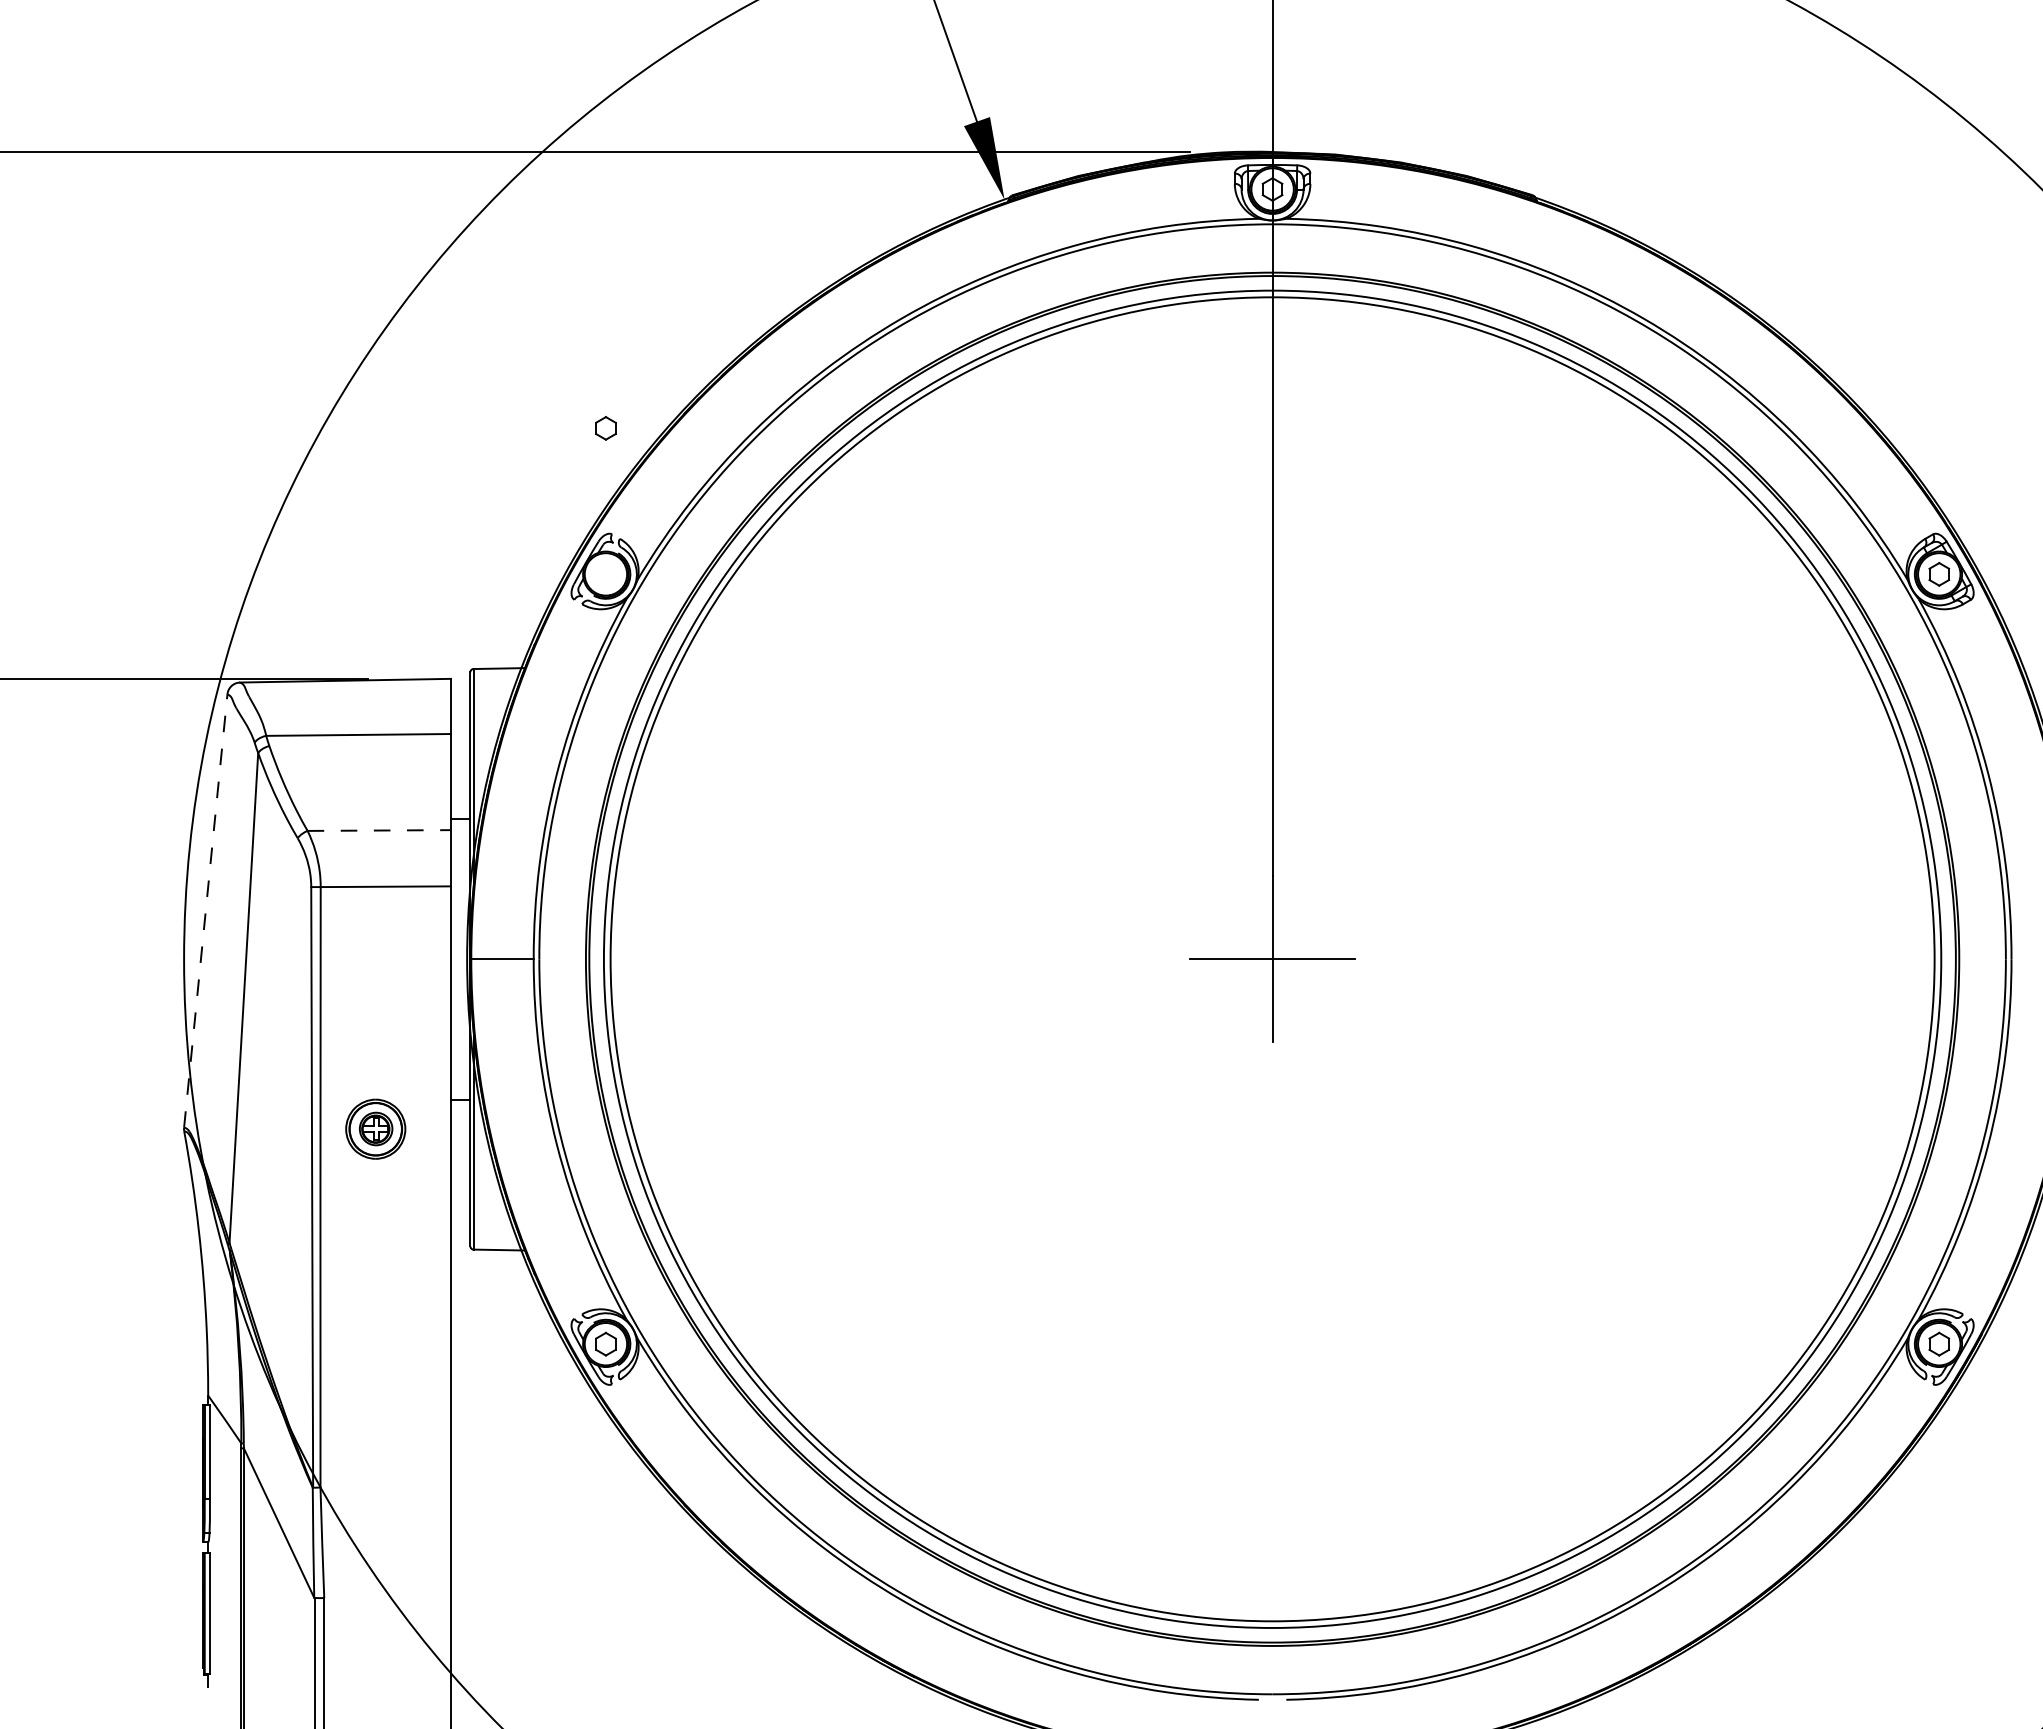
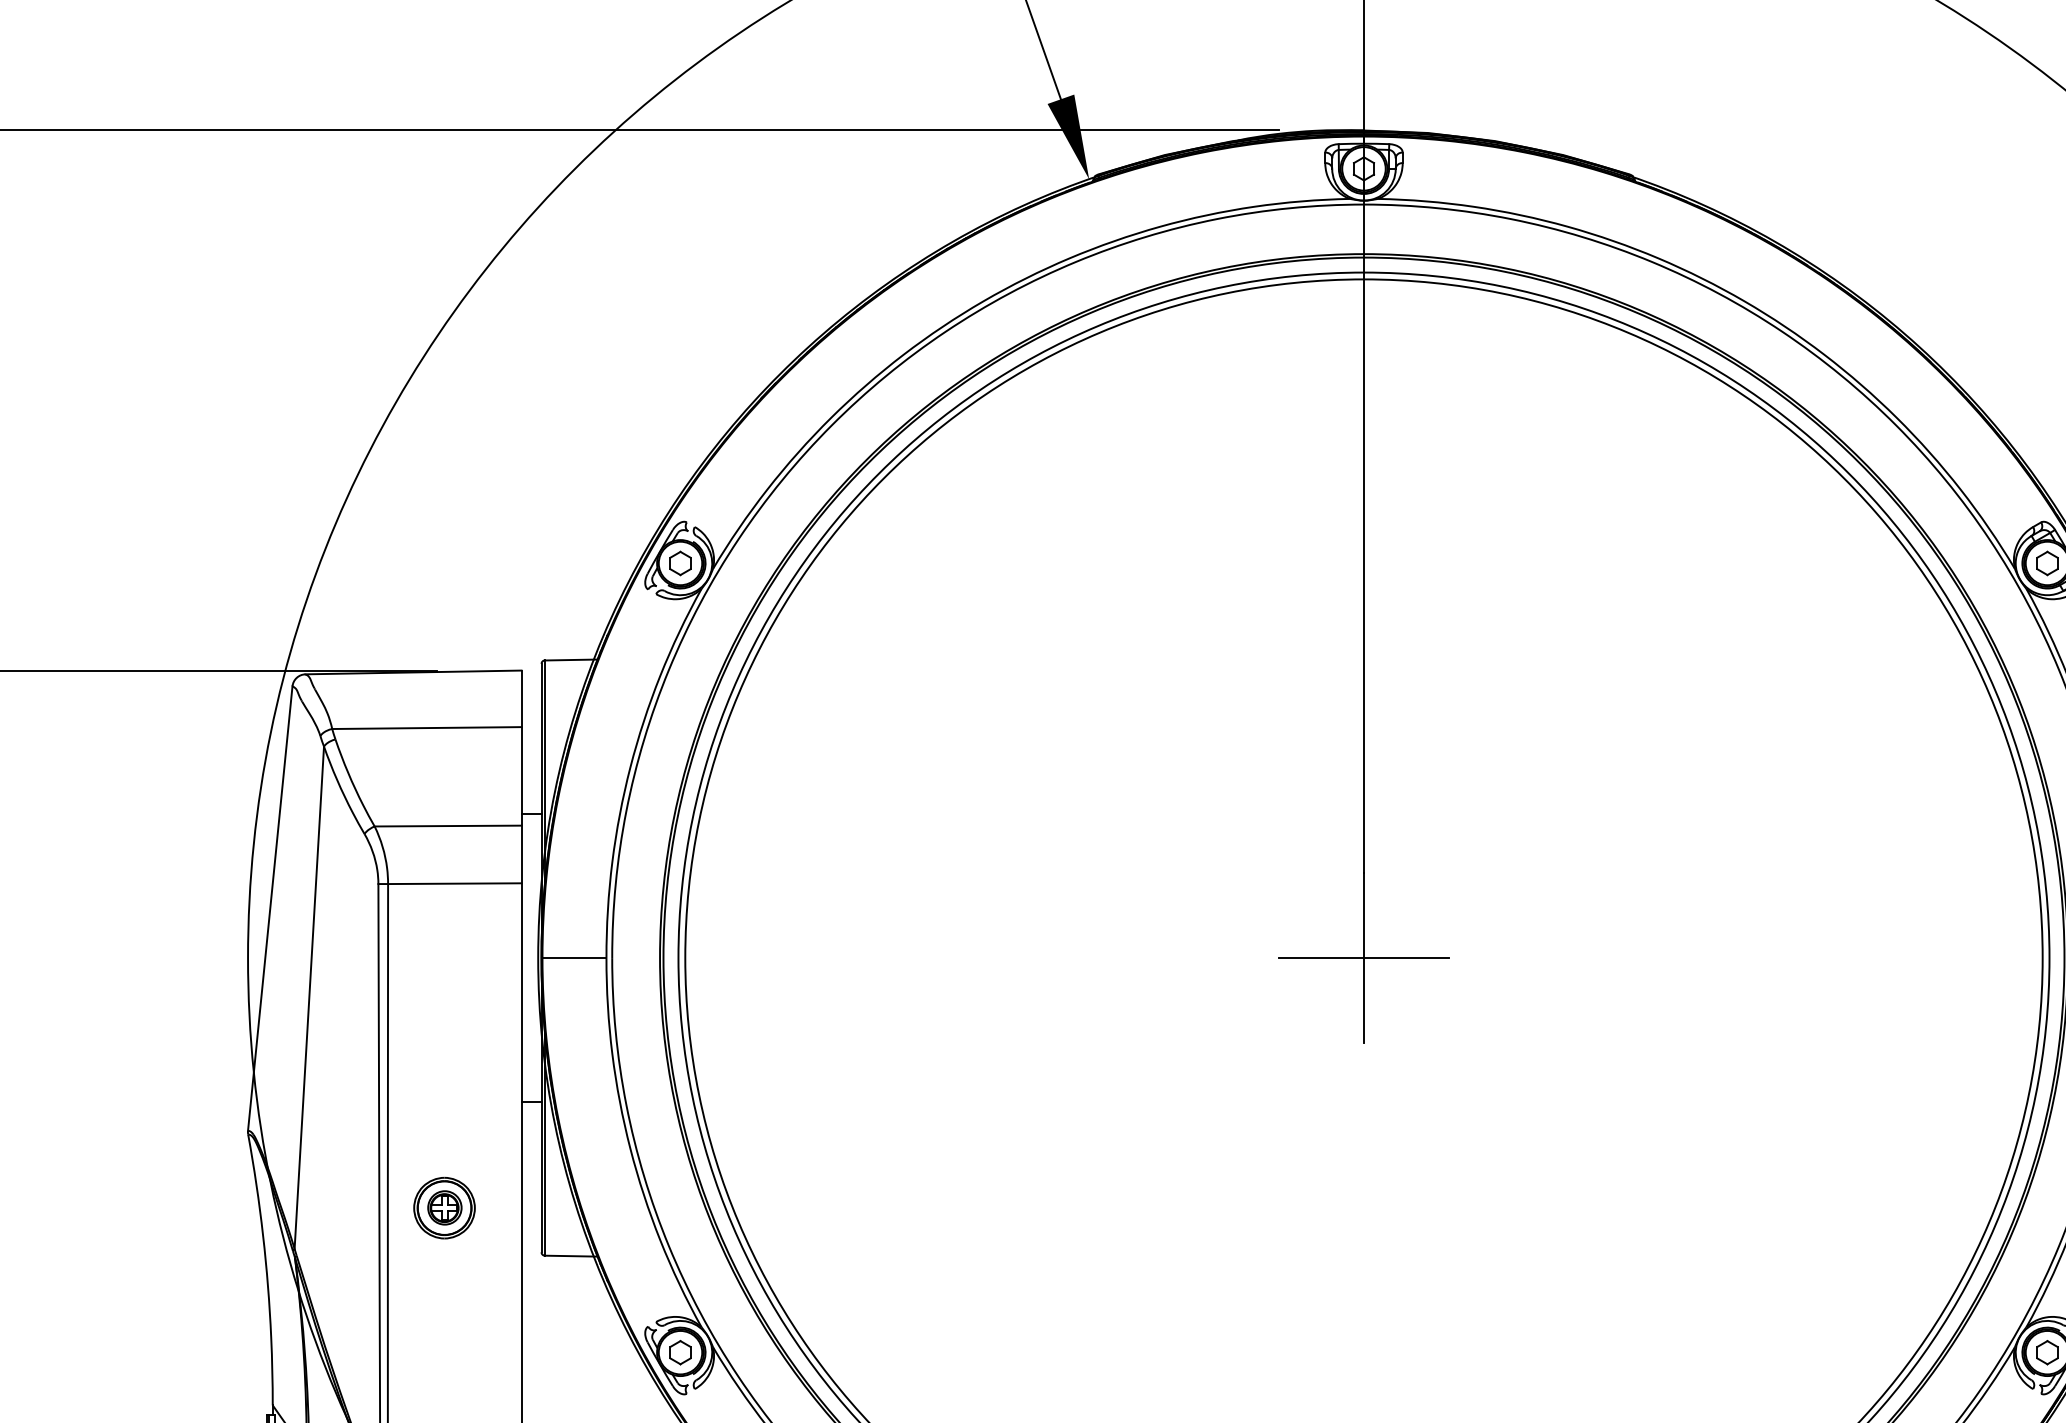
part: (605, 428) -> (680, 563), moved
line: (379, 830) -> (448, 826), dashed -> solid
line: (205, 911) -> (269, 909), dashed -> solid
part: (375, 1128) -> (444, 1207), moved

